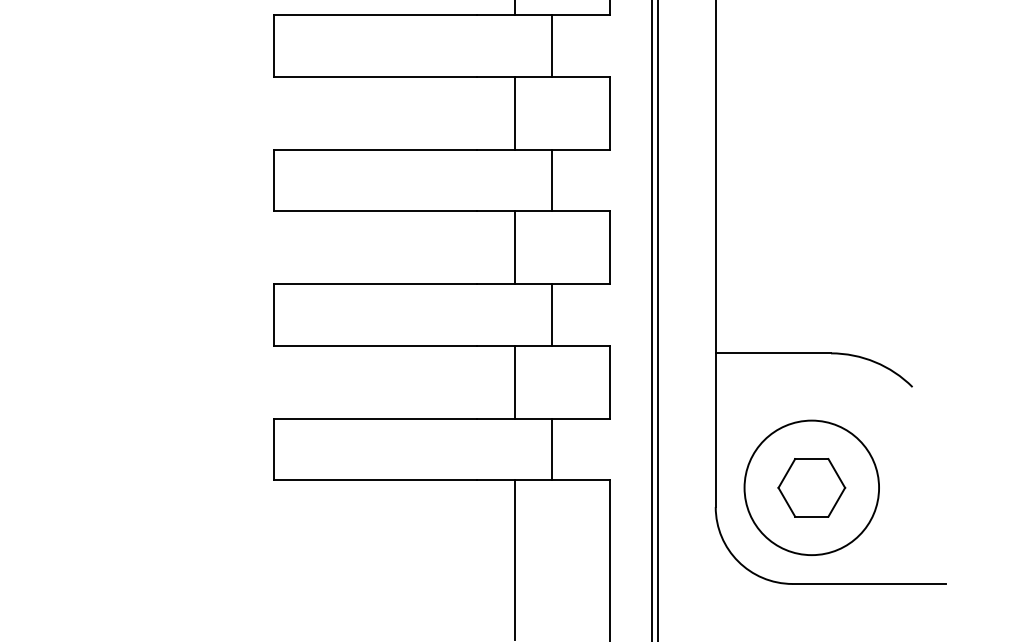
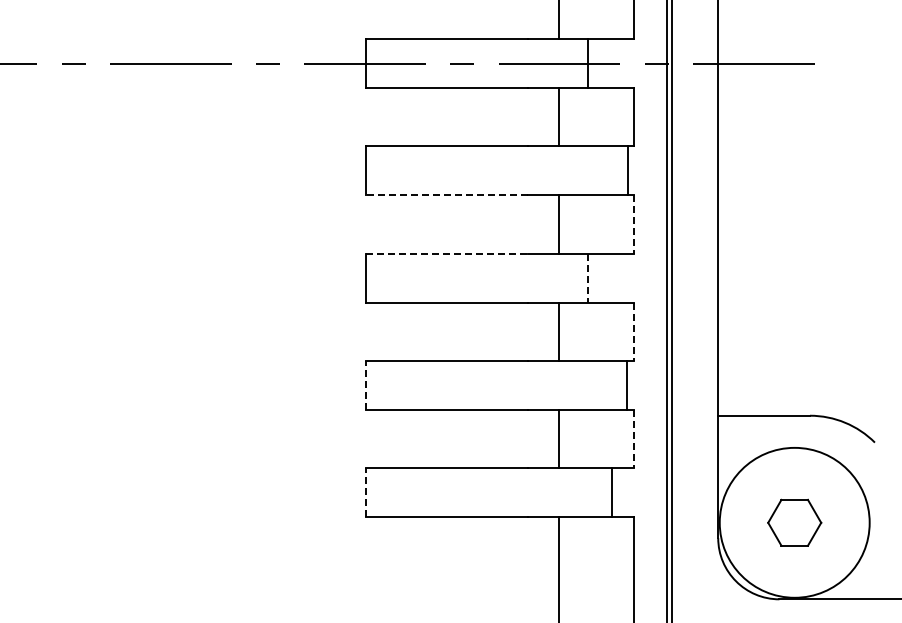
line: (552, 45) -> (628, 170), moved
line: (375, 76) -> (447, 195), solid -> dashed
line: (610, 113) -> (634, 224), solid -> dashed
line: (375, 149) -> (447, 253), solid -> dashed
line: (552, 180) -> (588, 278), solid -> dashed
line: (610, 248) -> (634, 332), solid -> dashed
line: (273, 314) -> (366, 384), solid -> dashed
line: (552, 314) -> (627, 384), moved
line: (610, 383) -> (634, 439), solid -> dashed
line: (273, 448) -> (366, 491), solid -> dashed
line: (552, 448) -> (612, 491), moved
circle: (811, 487) -> (794, 522), size x1.4

